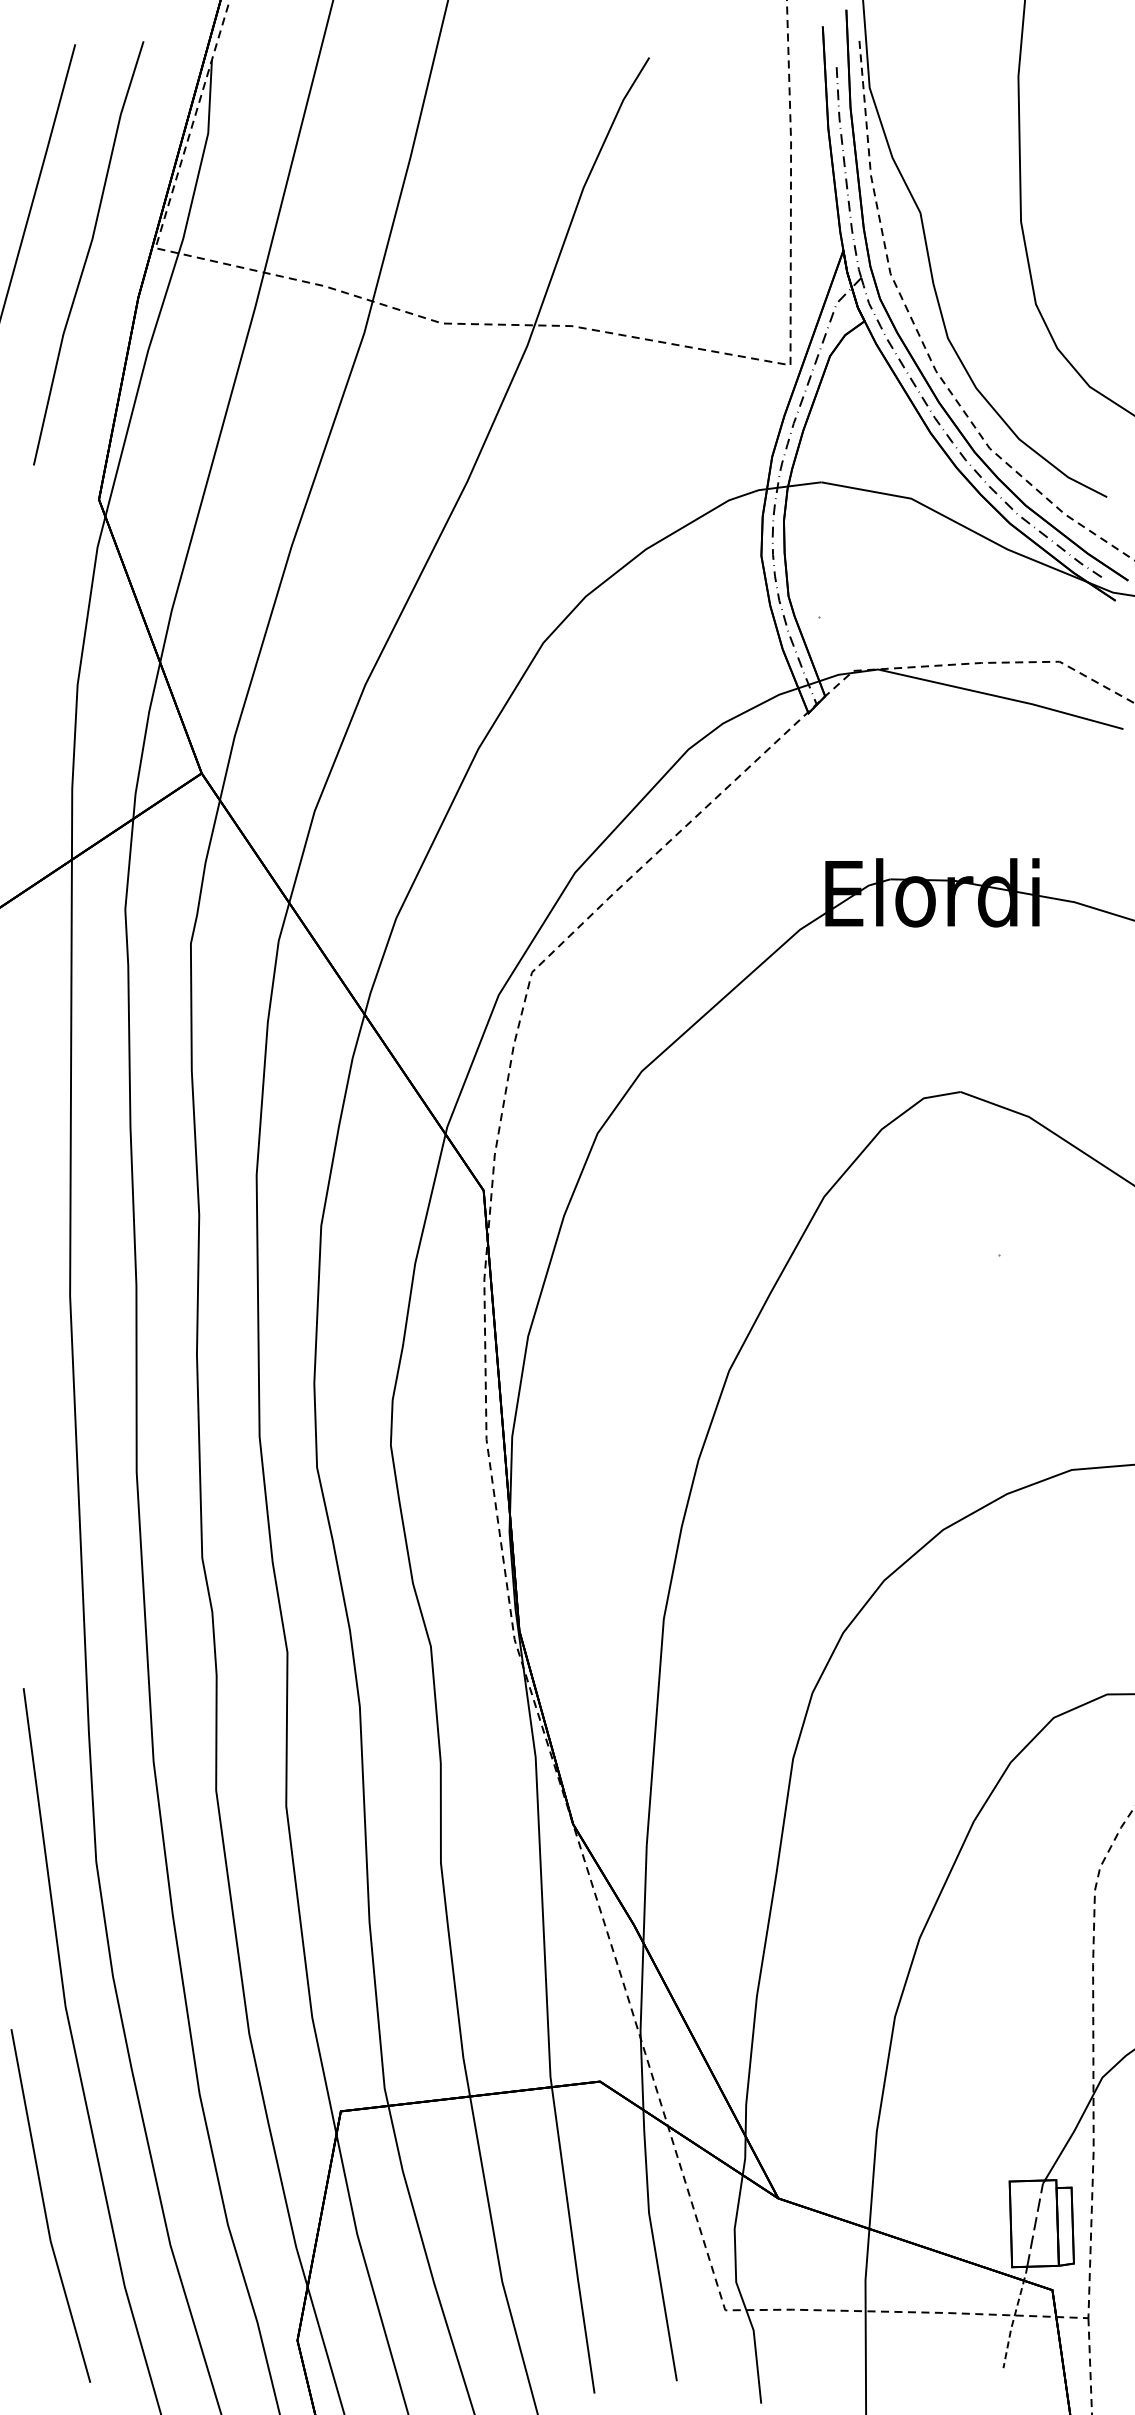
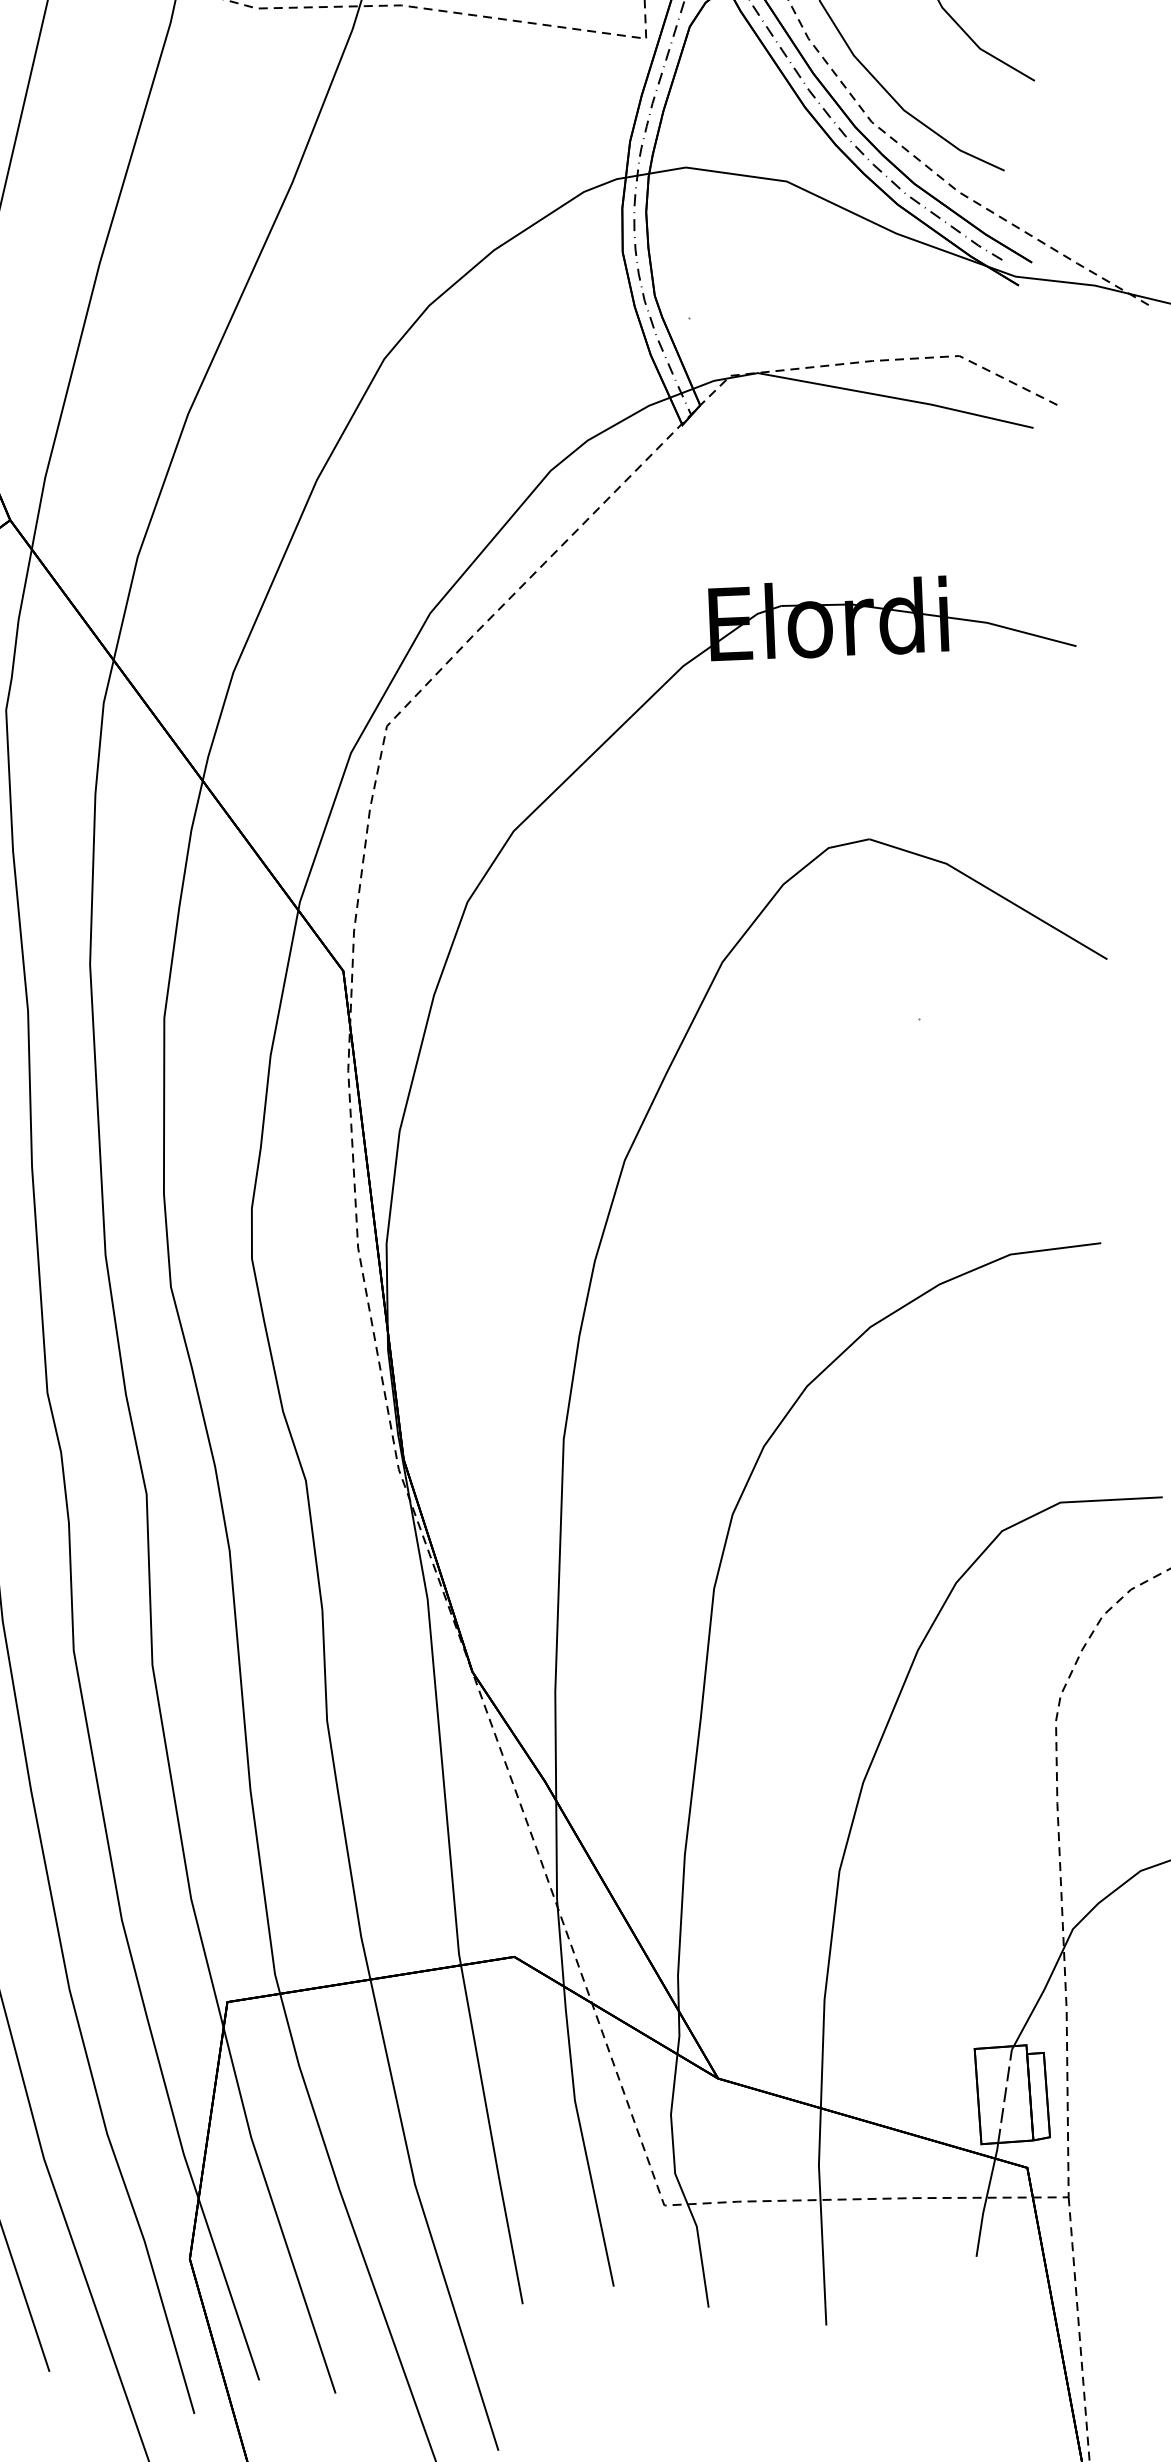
line: (1014, 2316) -> (986, 2198), dashed -> solid

